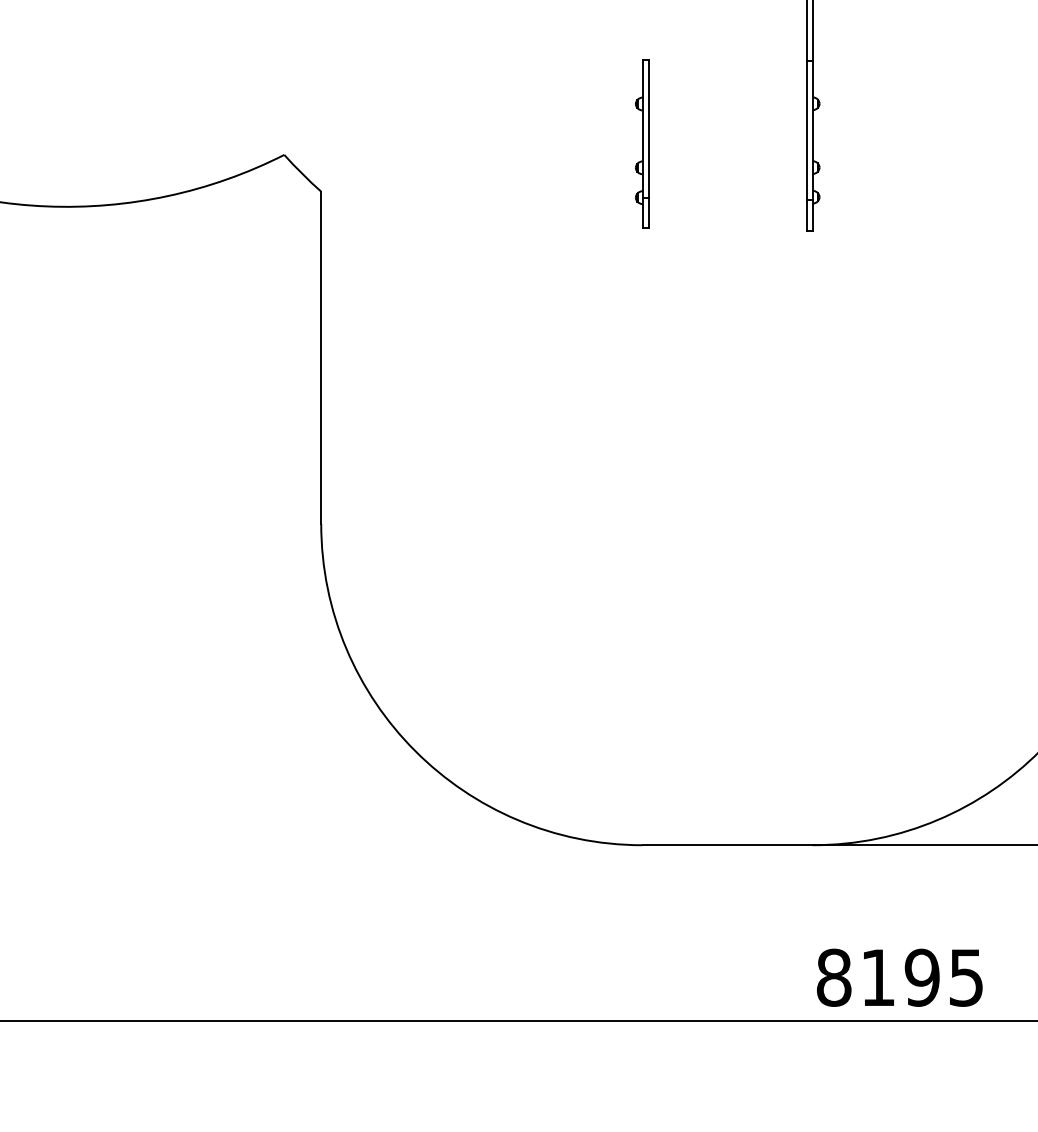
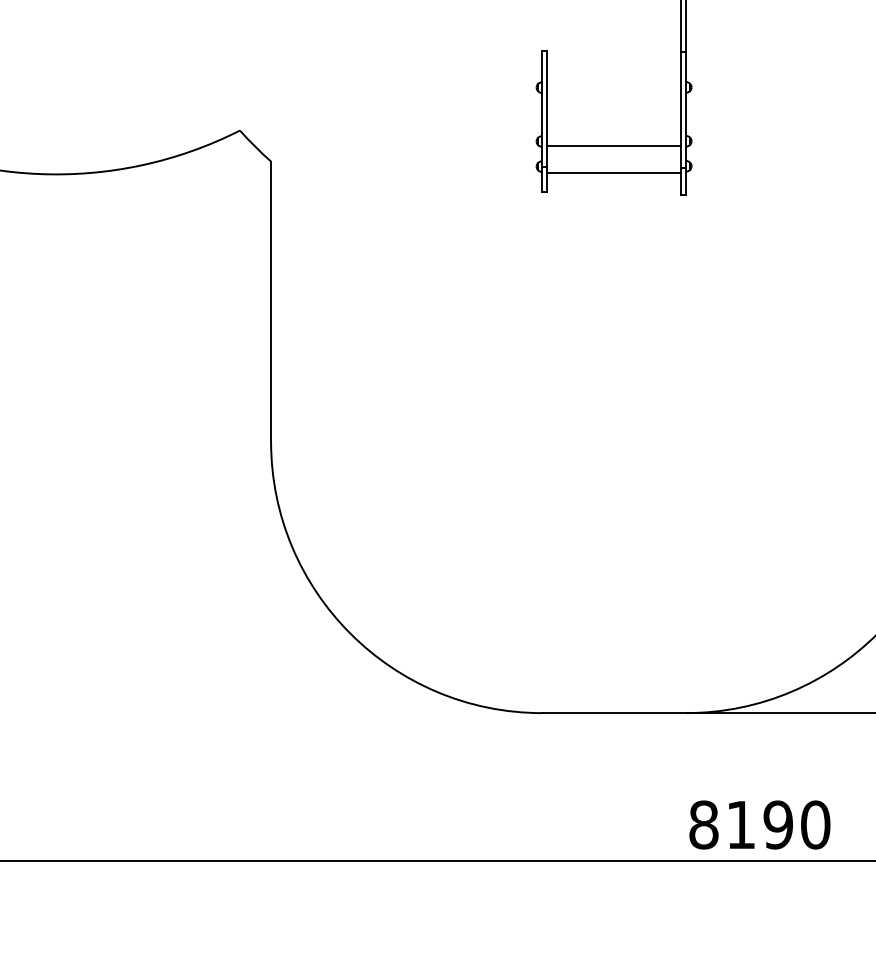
line: (726, 173) -> (613, 146), added
line: (726, 205) -> (613, 173), added
text: (966, 977) -> (815, 824), 8195 -> 8190

